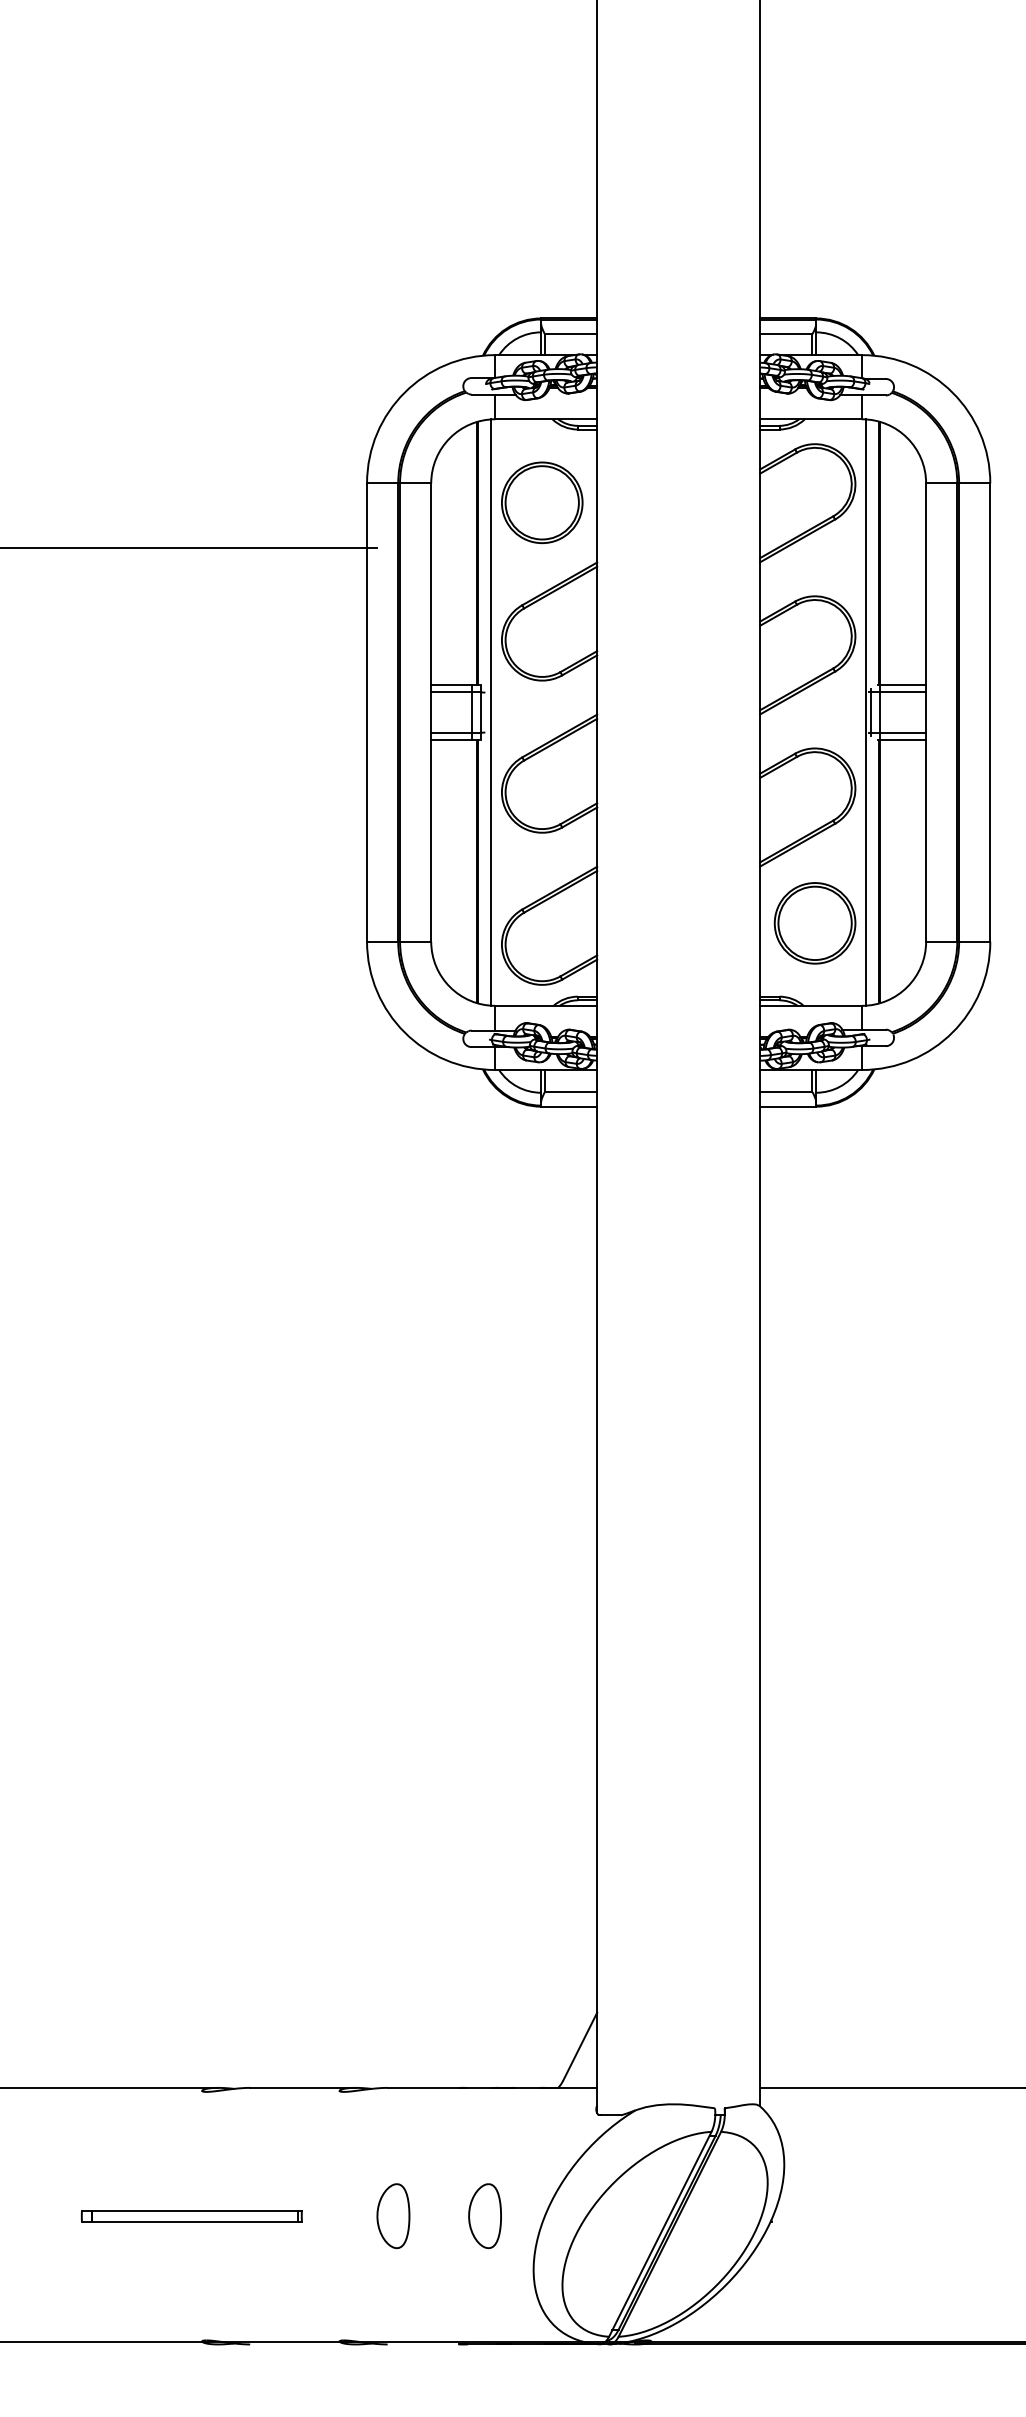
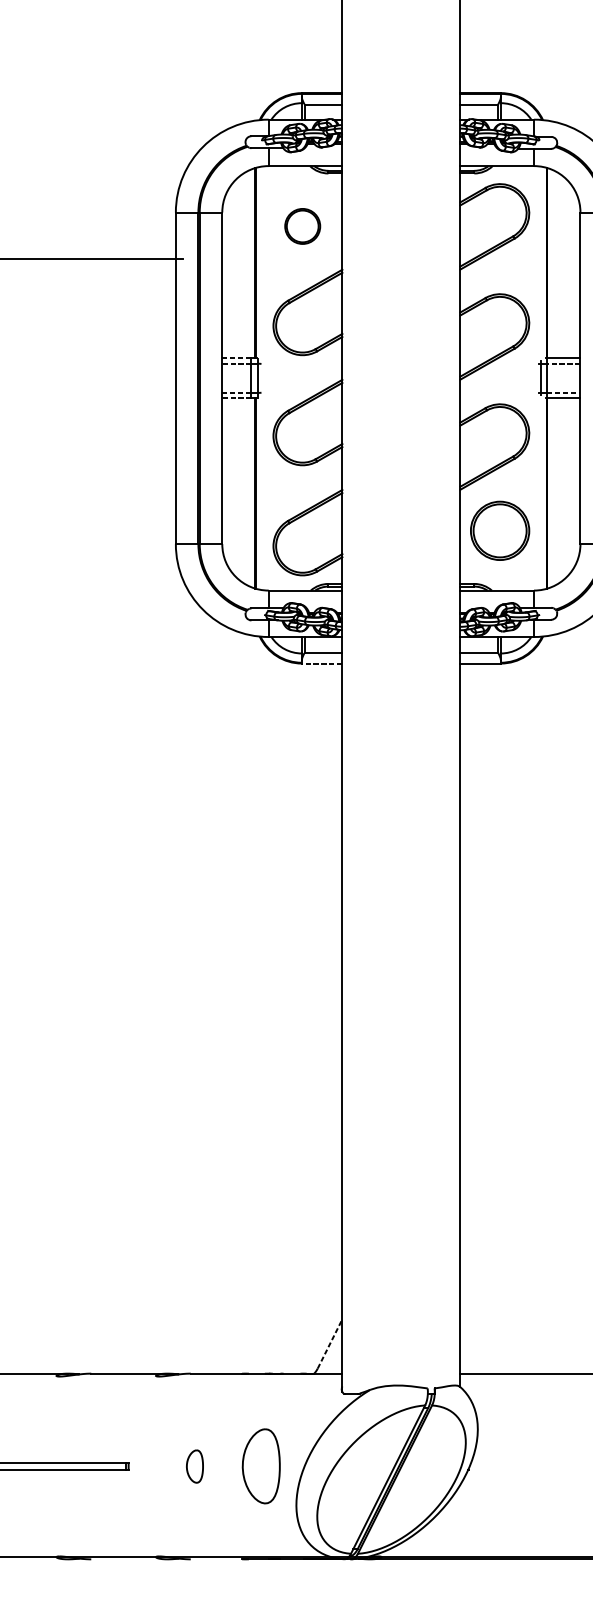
part: (542, 502) -> (302, 226), size x0.6
line: (451, 685) -> (236, 358), solid -> dashed
line: (450, 692) -> (236, 363), solid -> dashed
line: (903, 692) -> (564, 363), solid -> dashed
line: (490, 712) -> (265, 378), removed
line: (866, 712) -> (537, 378), removed
line: (451, 732) -> (236, 392), solid -> dashed
line: (903, 732) -> (564, 392), solid -> dashed
line: (450, 740) -> (236, 398), solid -> dashed
line: (569, 1106) -> (322, 663), solid -> dashed
line: (580, 2046) -> (330, 1343), solid -> dashed
part: (393, 2216) -> (195, 1466), size x0.7
part: (484, 2216) -> (260, 1466), size x1.6

